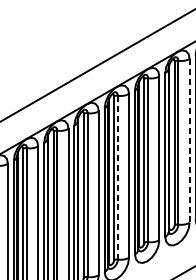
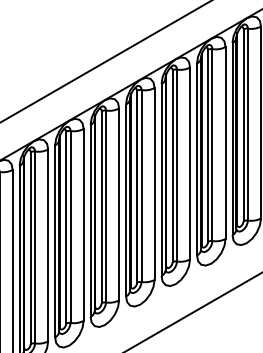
line: (189, 141) -> (225, 143), dashed -> solid
line: (117, 178) -> (141, 186), dashed -> solid

